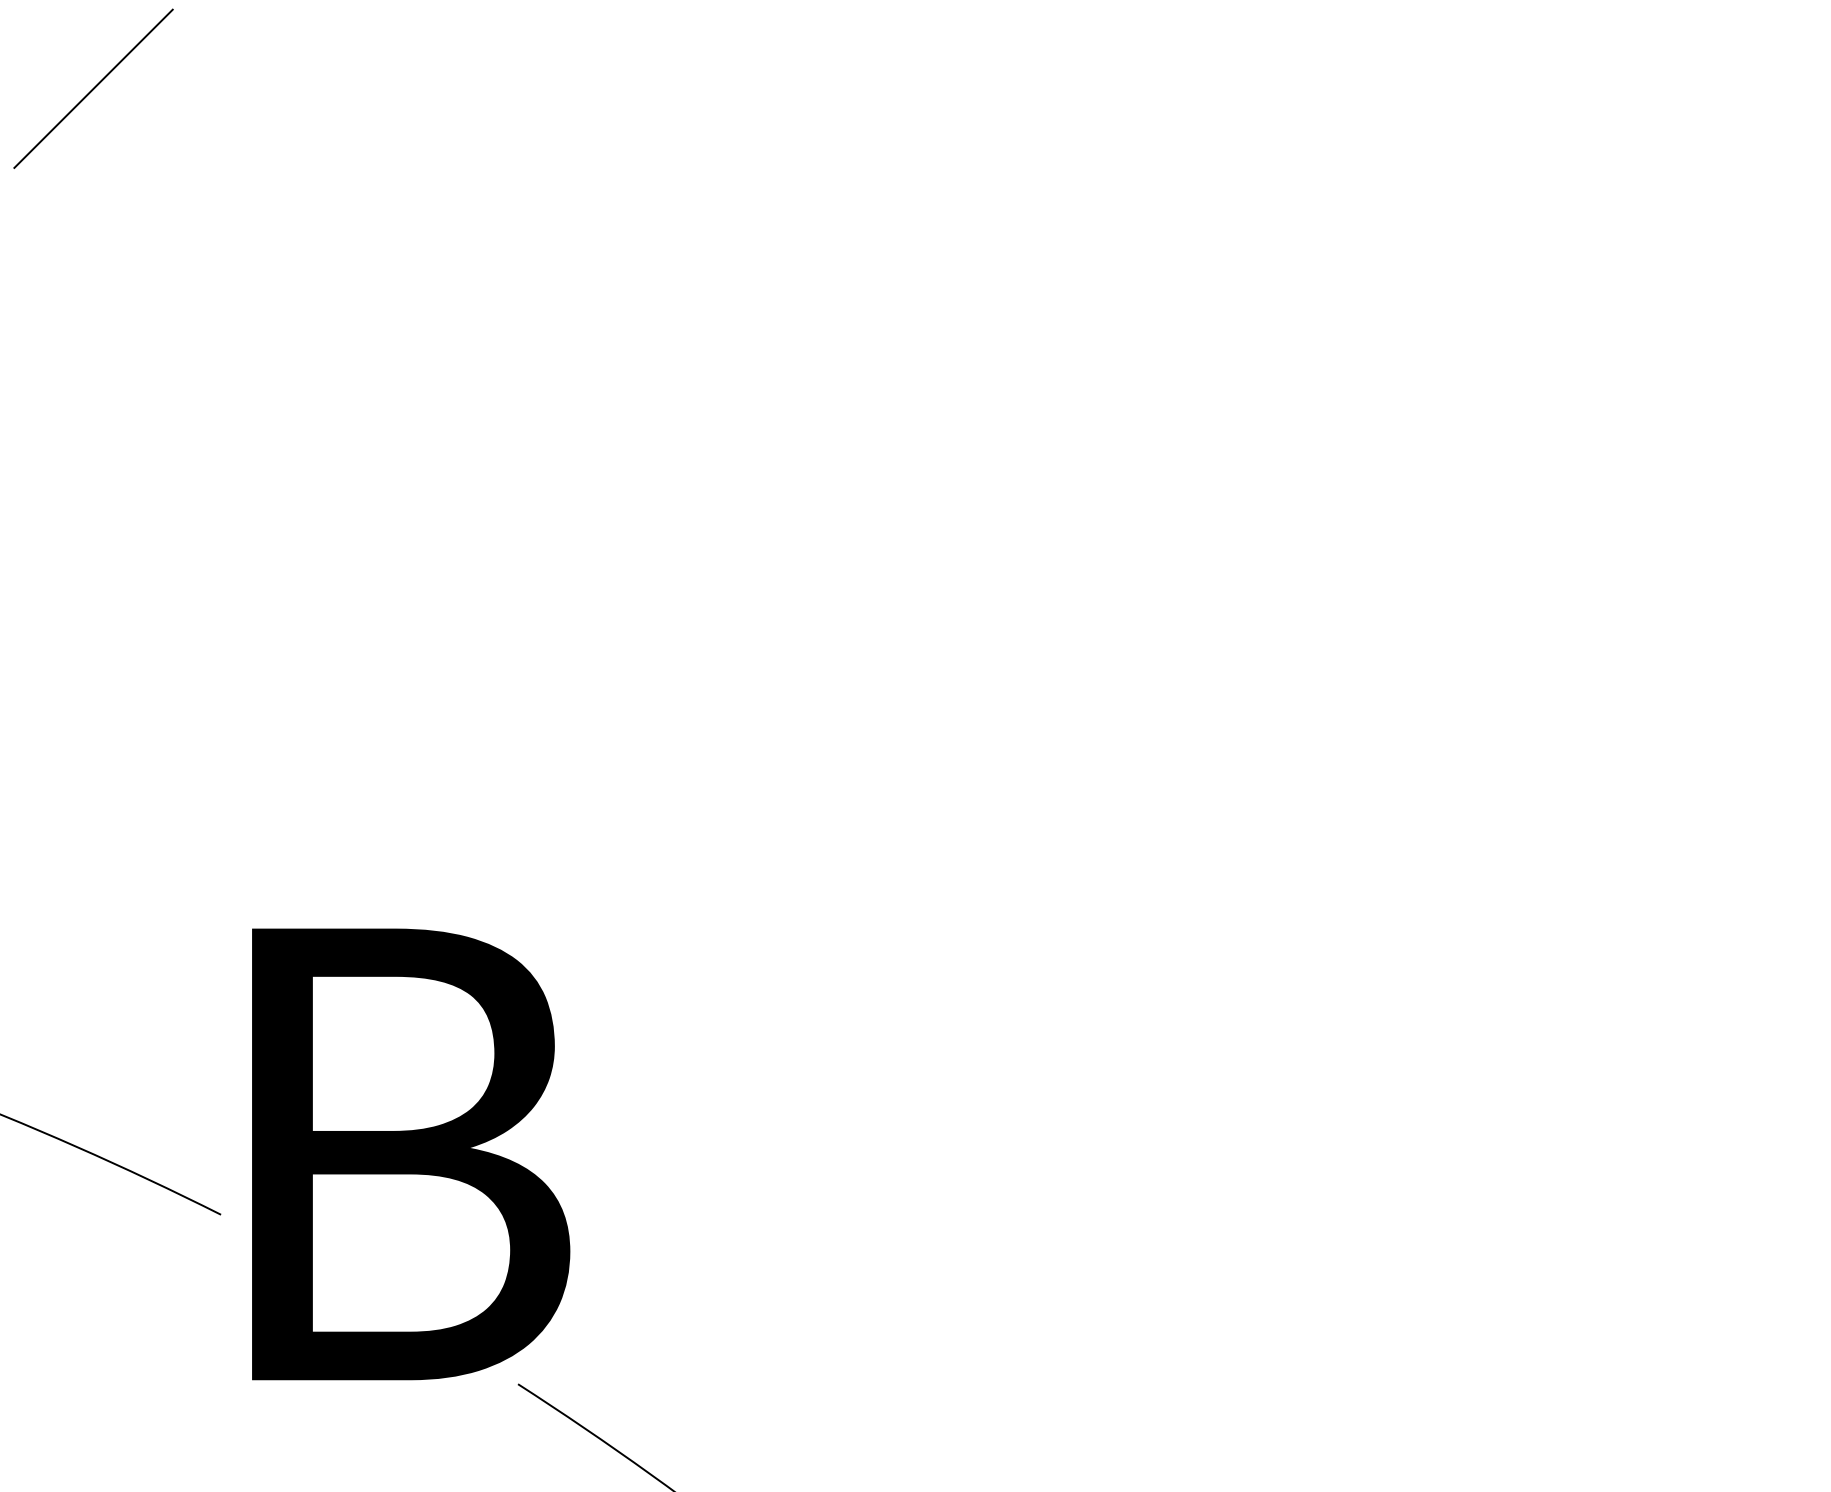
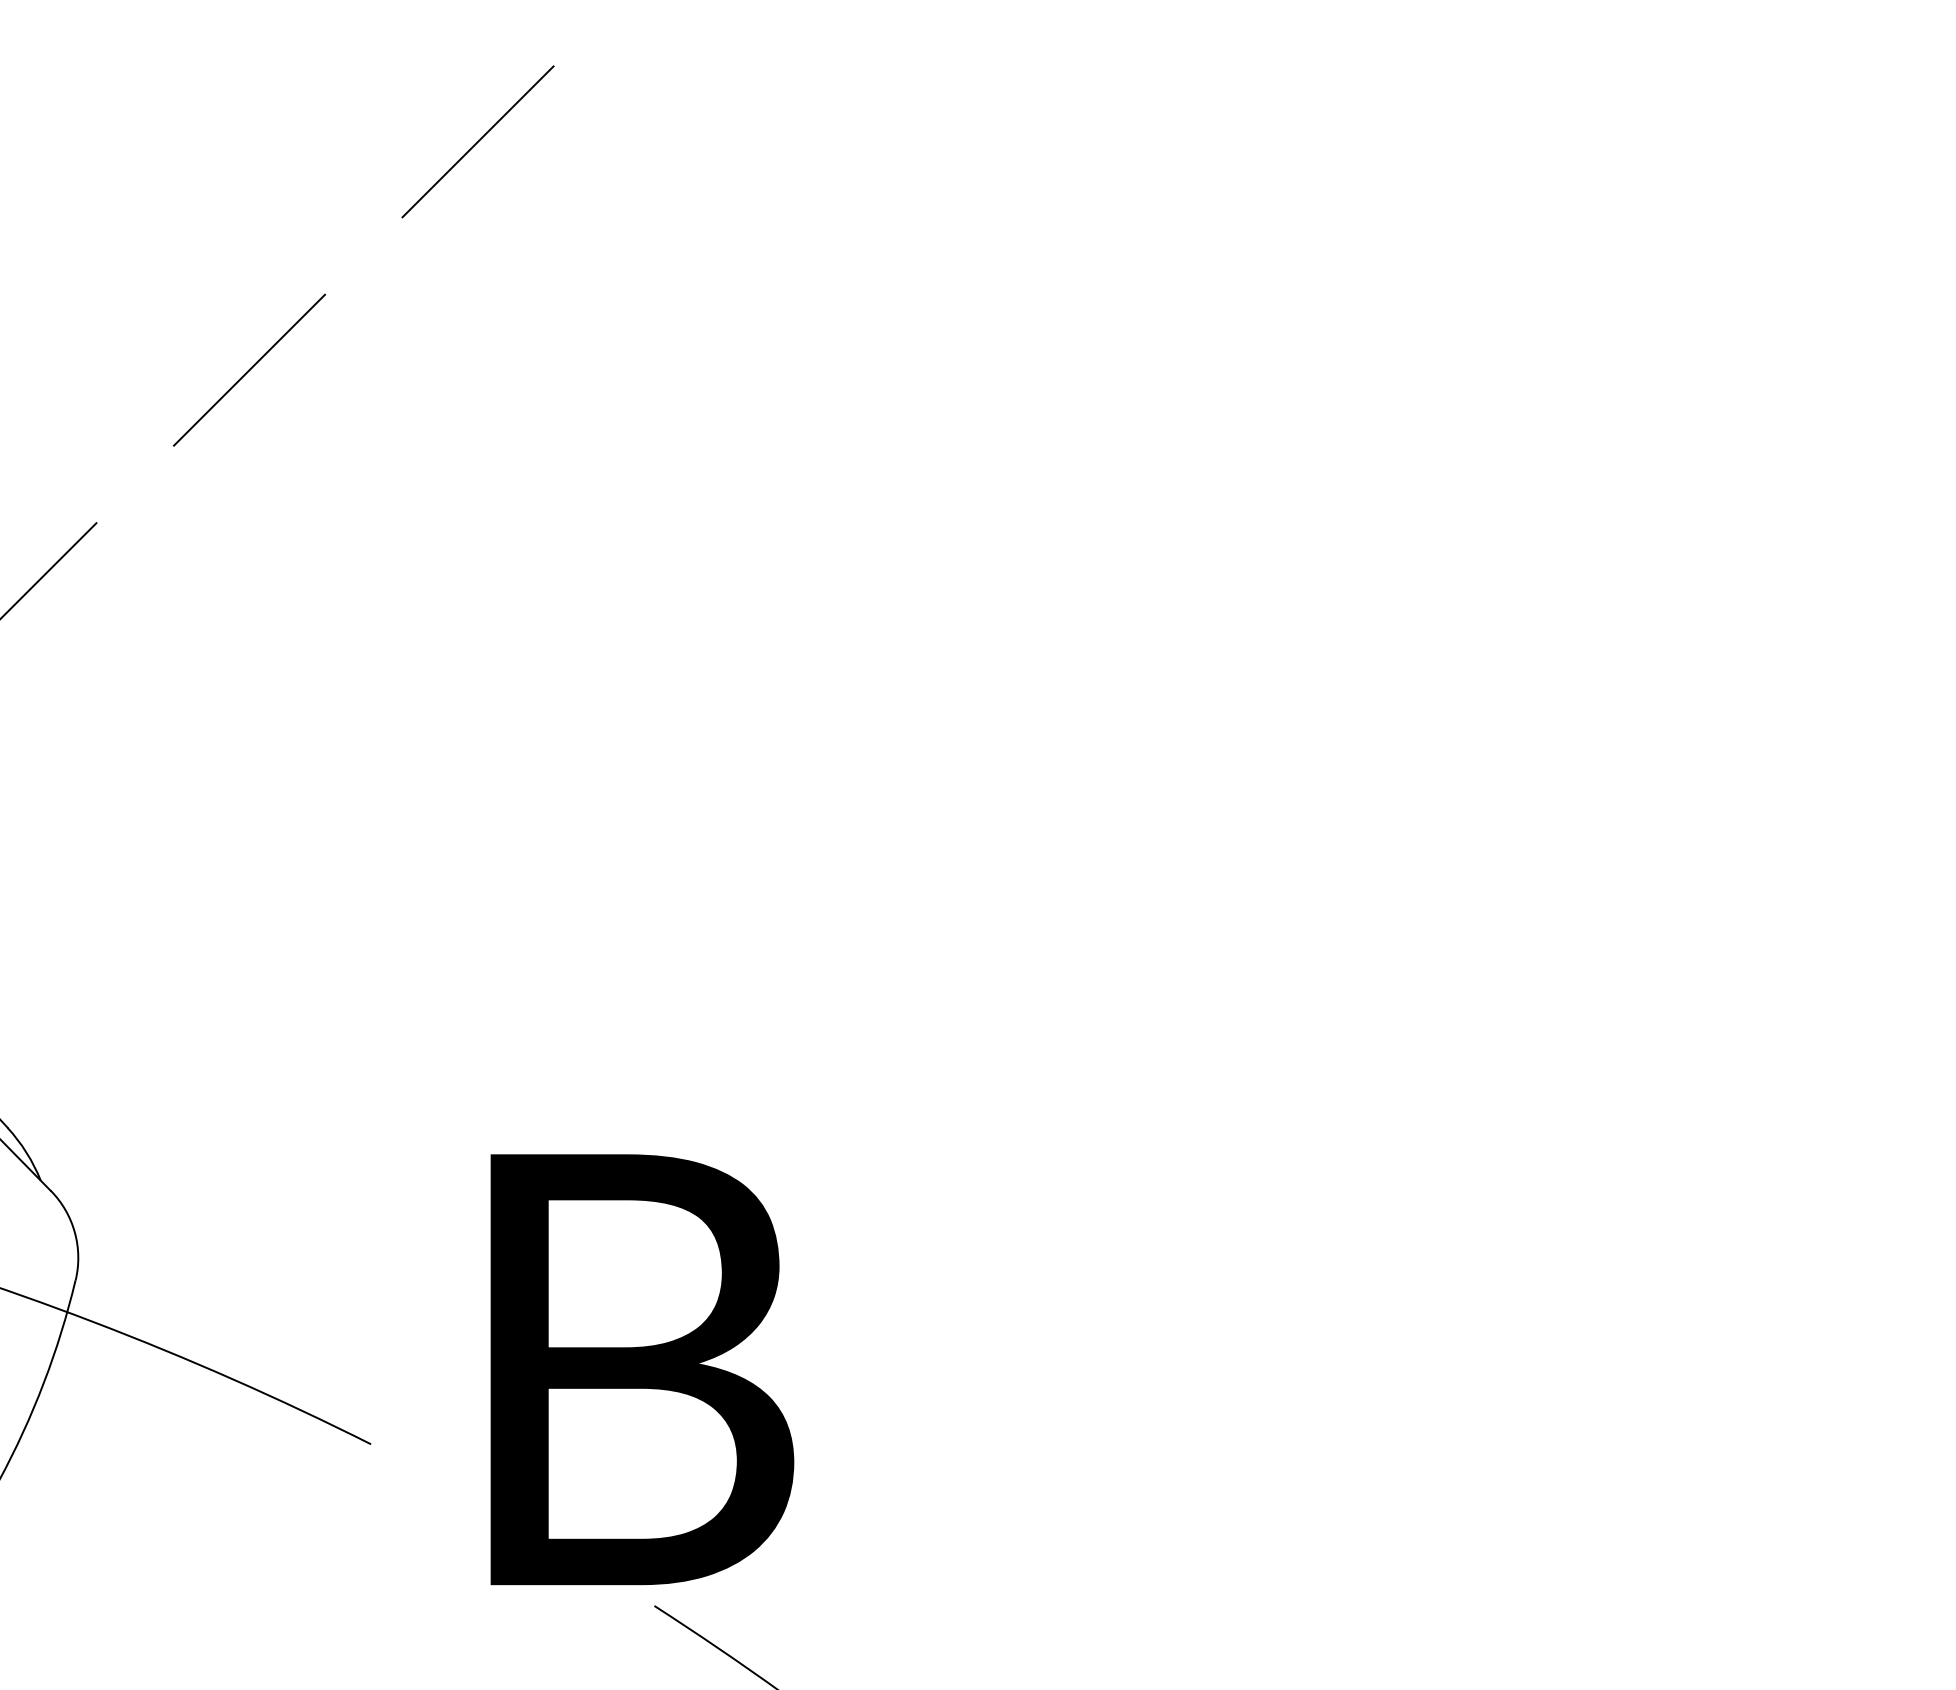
text: (411, 1154) -> (642, 1369), moved

